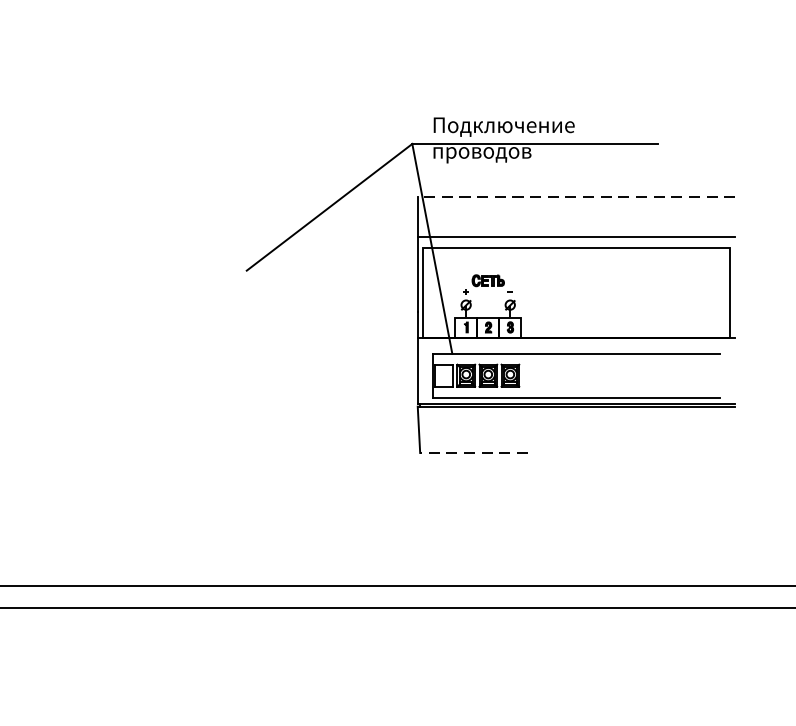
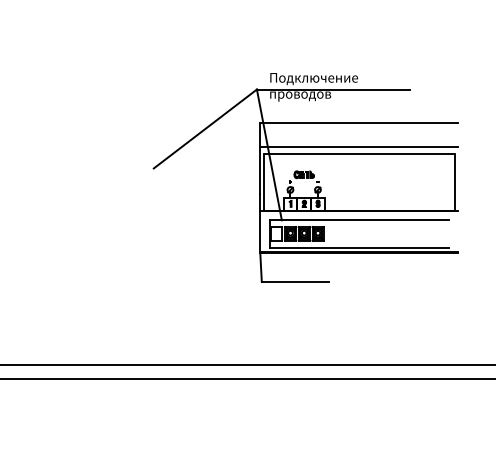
line: (576, 196) -> (359, 122), dashed -> solid
line: (474, 453) -> (295, 282), dashed -> solid

